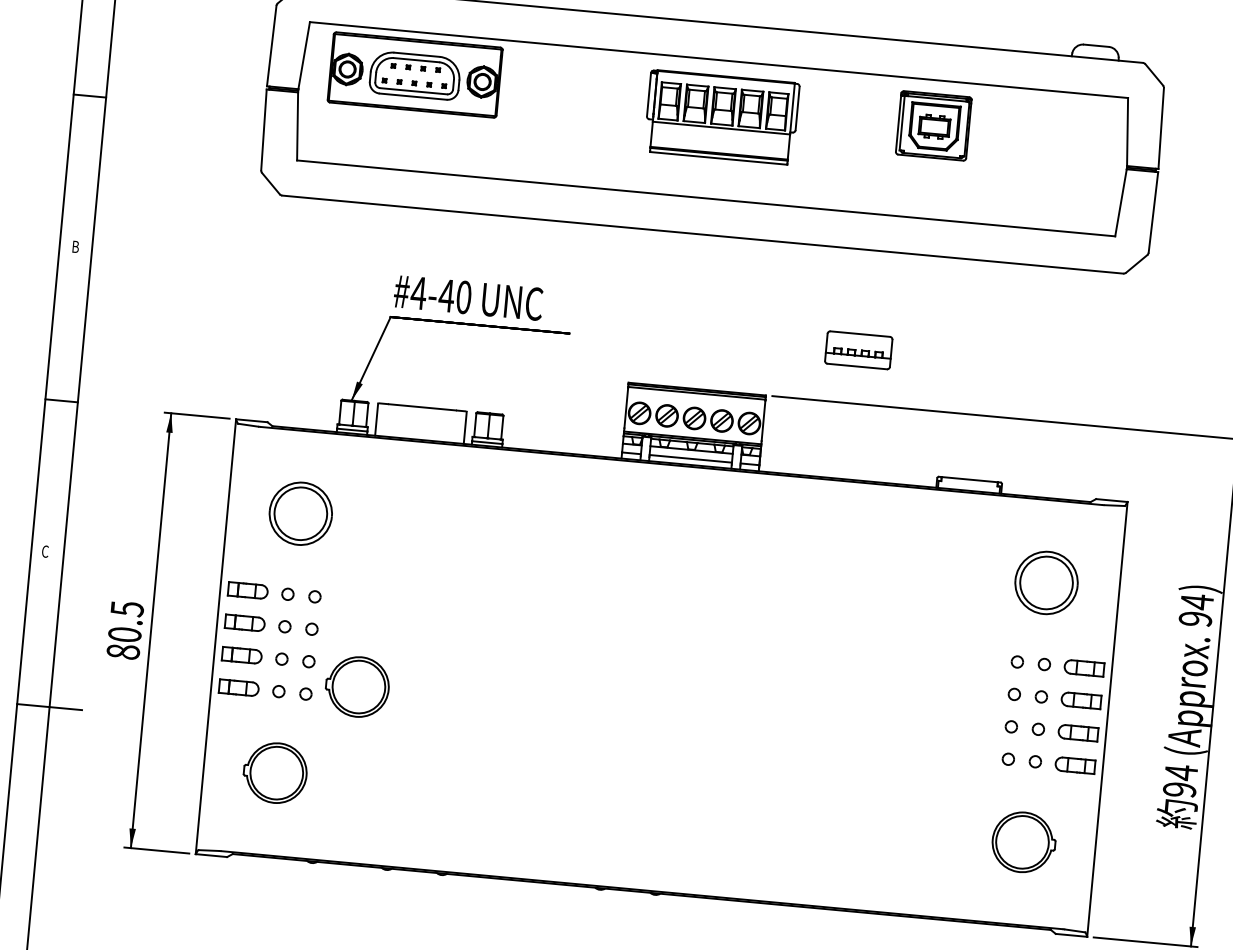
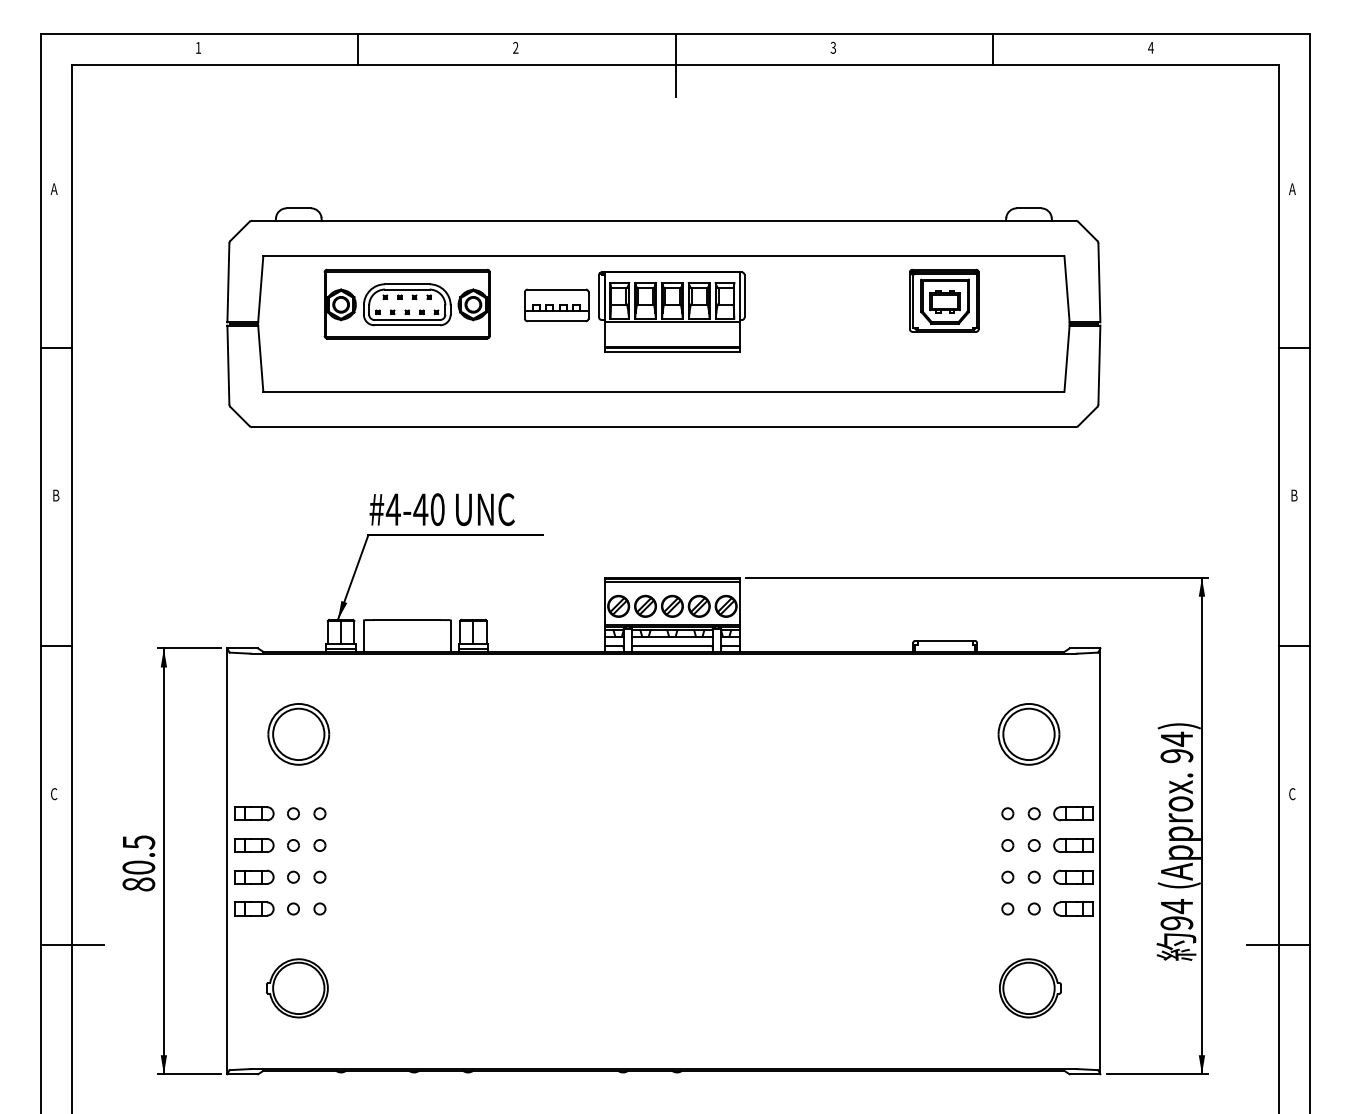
part: (414, 74) -> (406, 303), moved
part: (933, 125) -> (944, 300), moved
part: (858, 350) -> (556, 305), moved
part: (357, 687) -> (369, 897), removed

